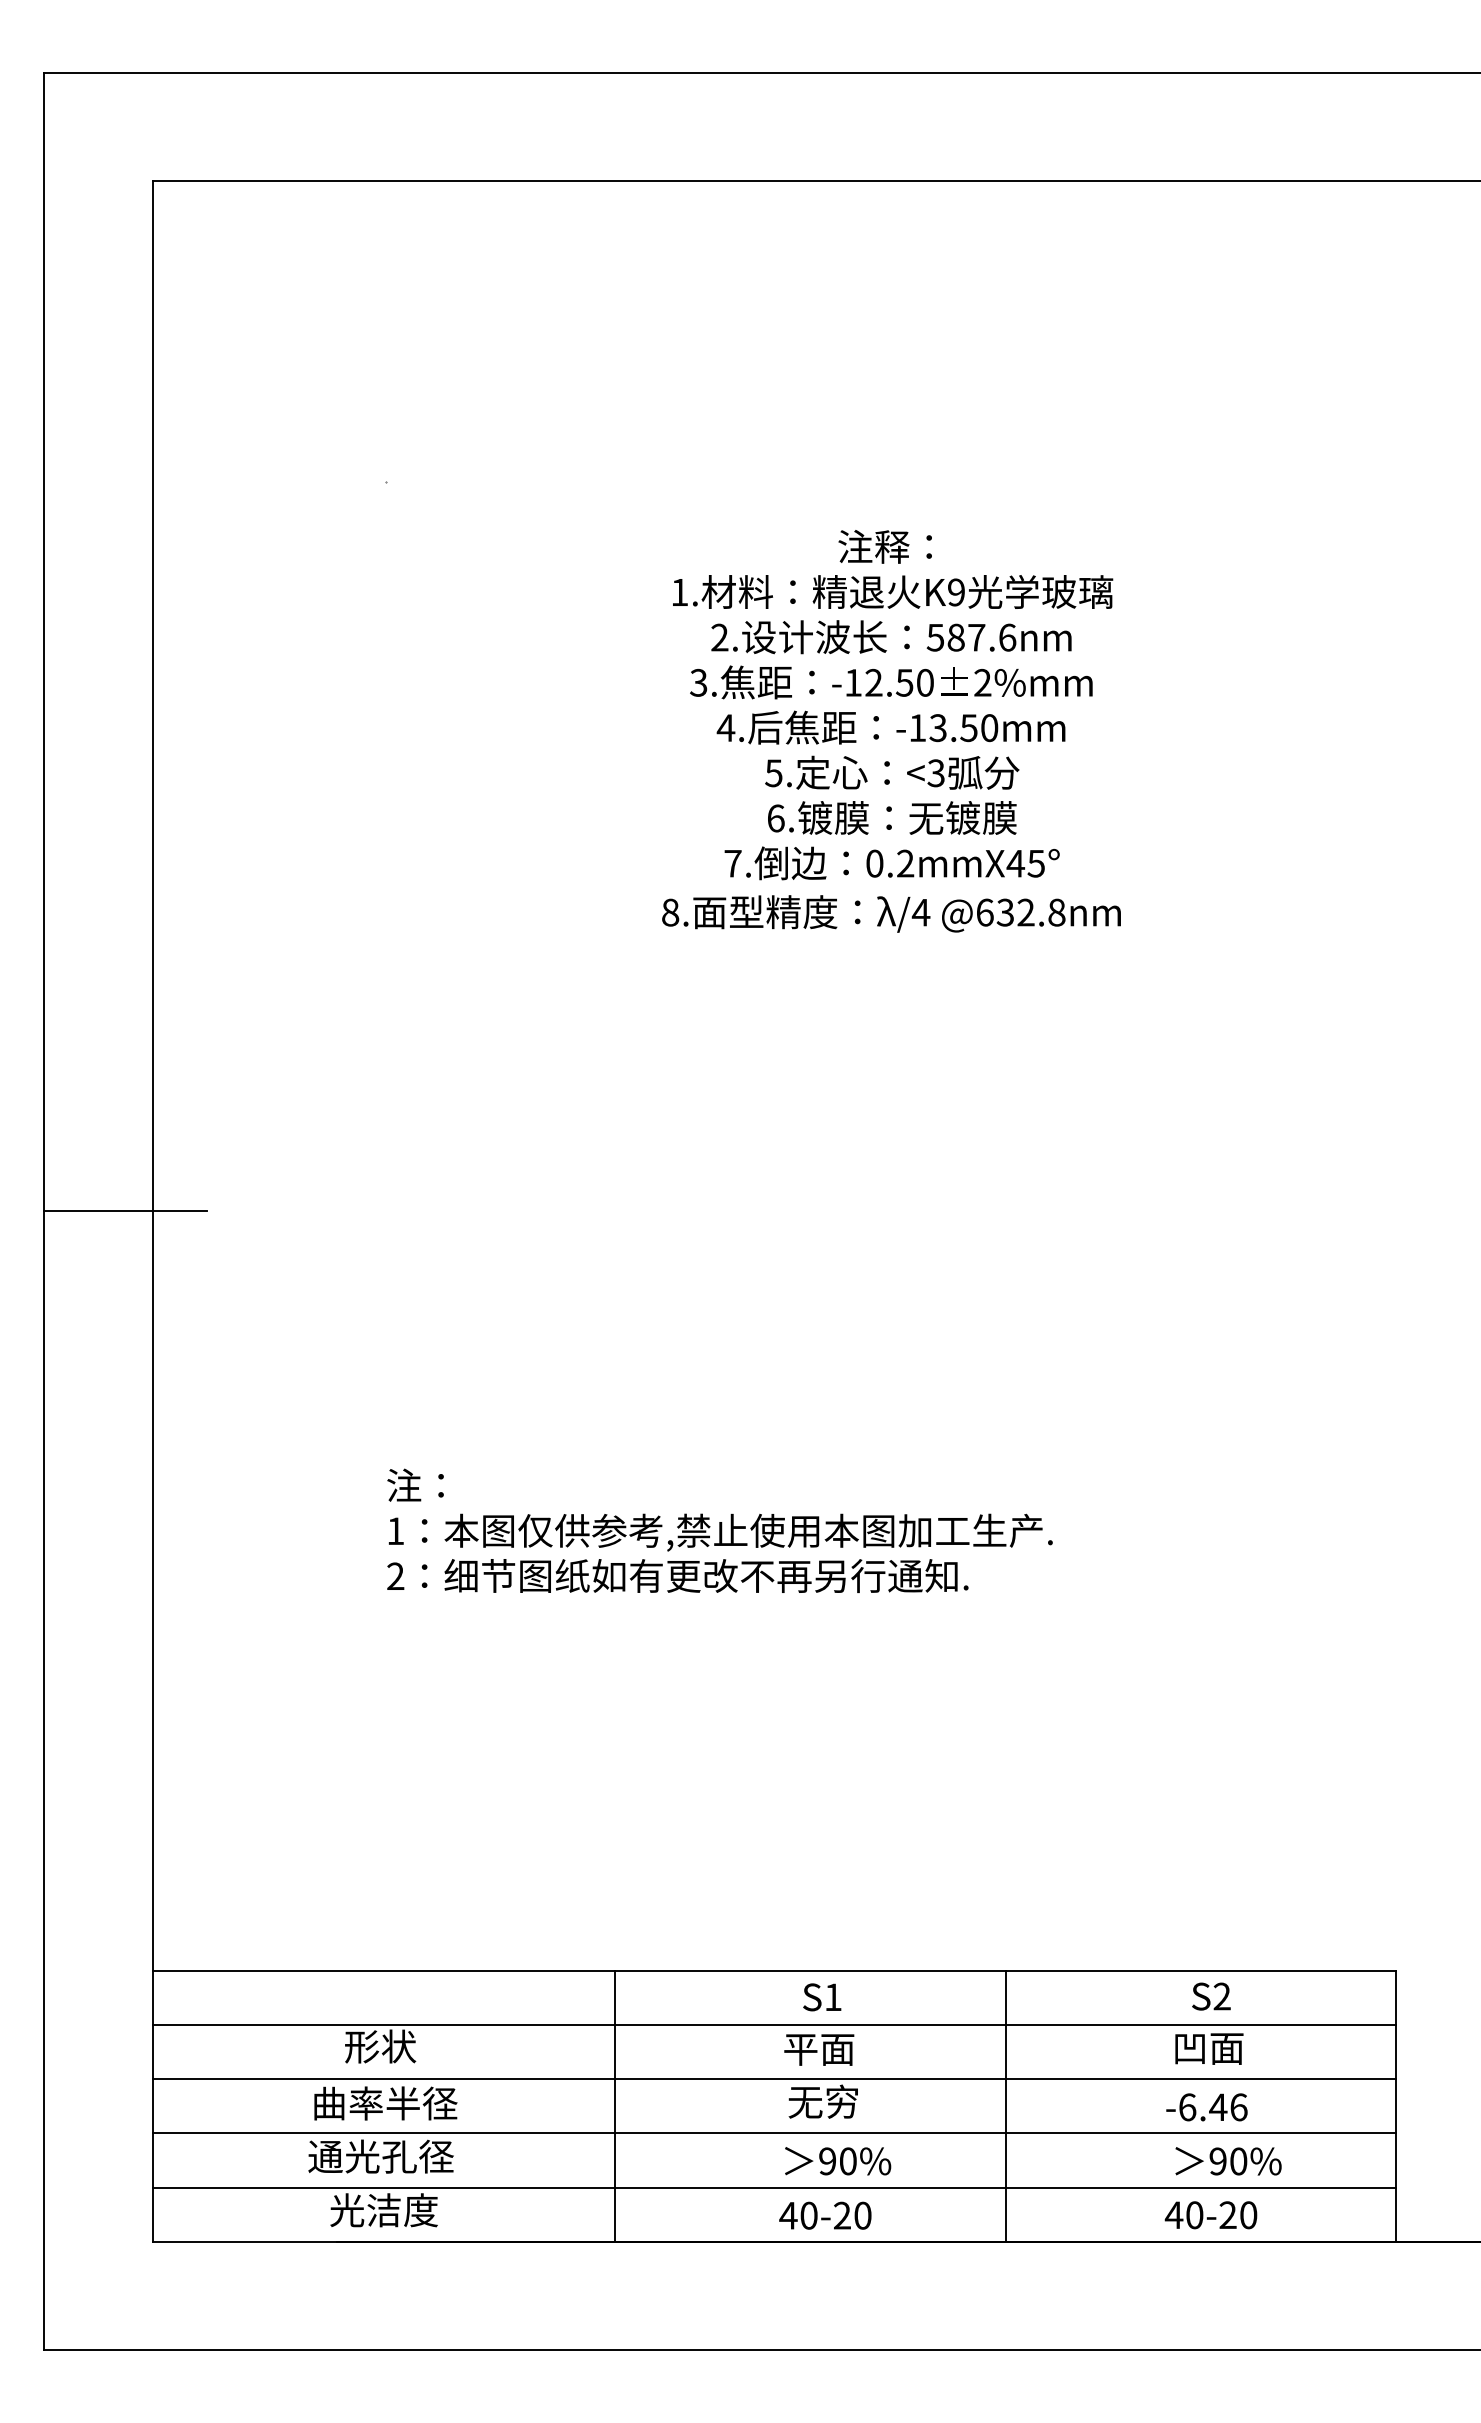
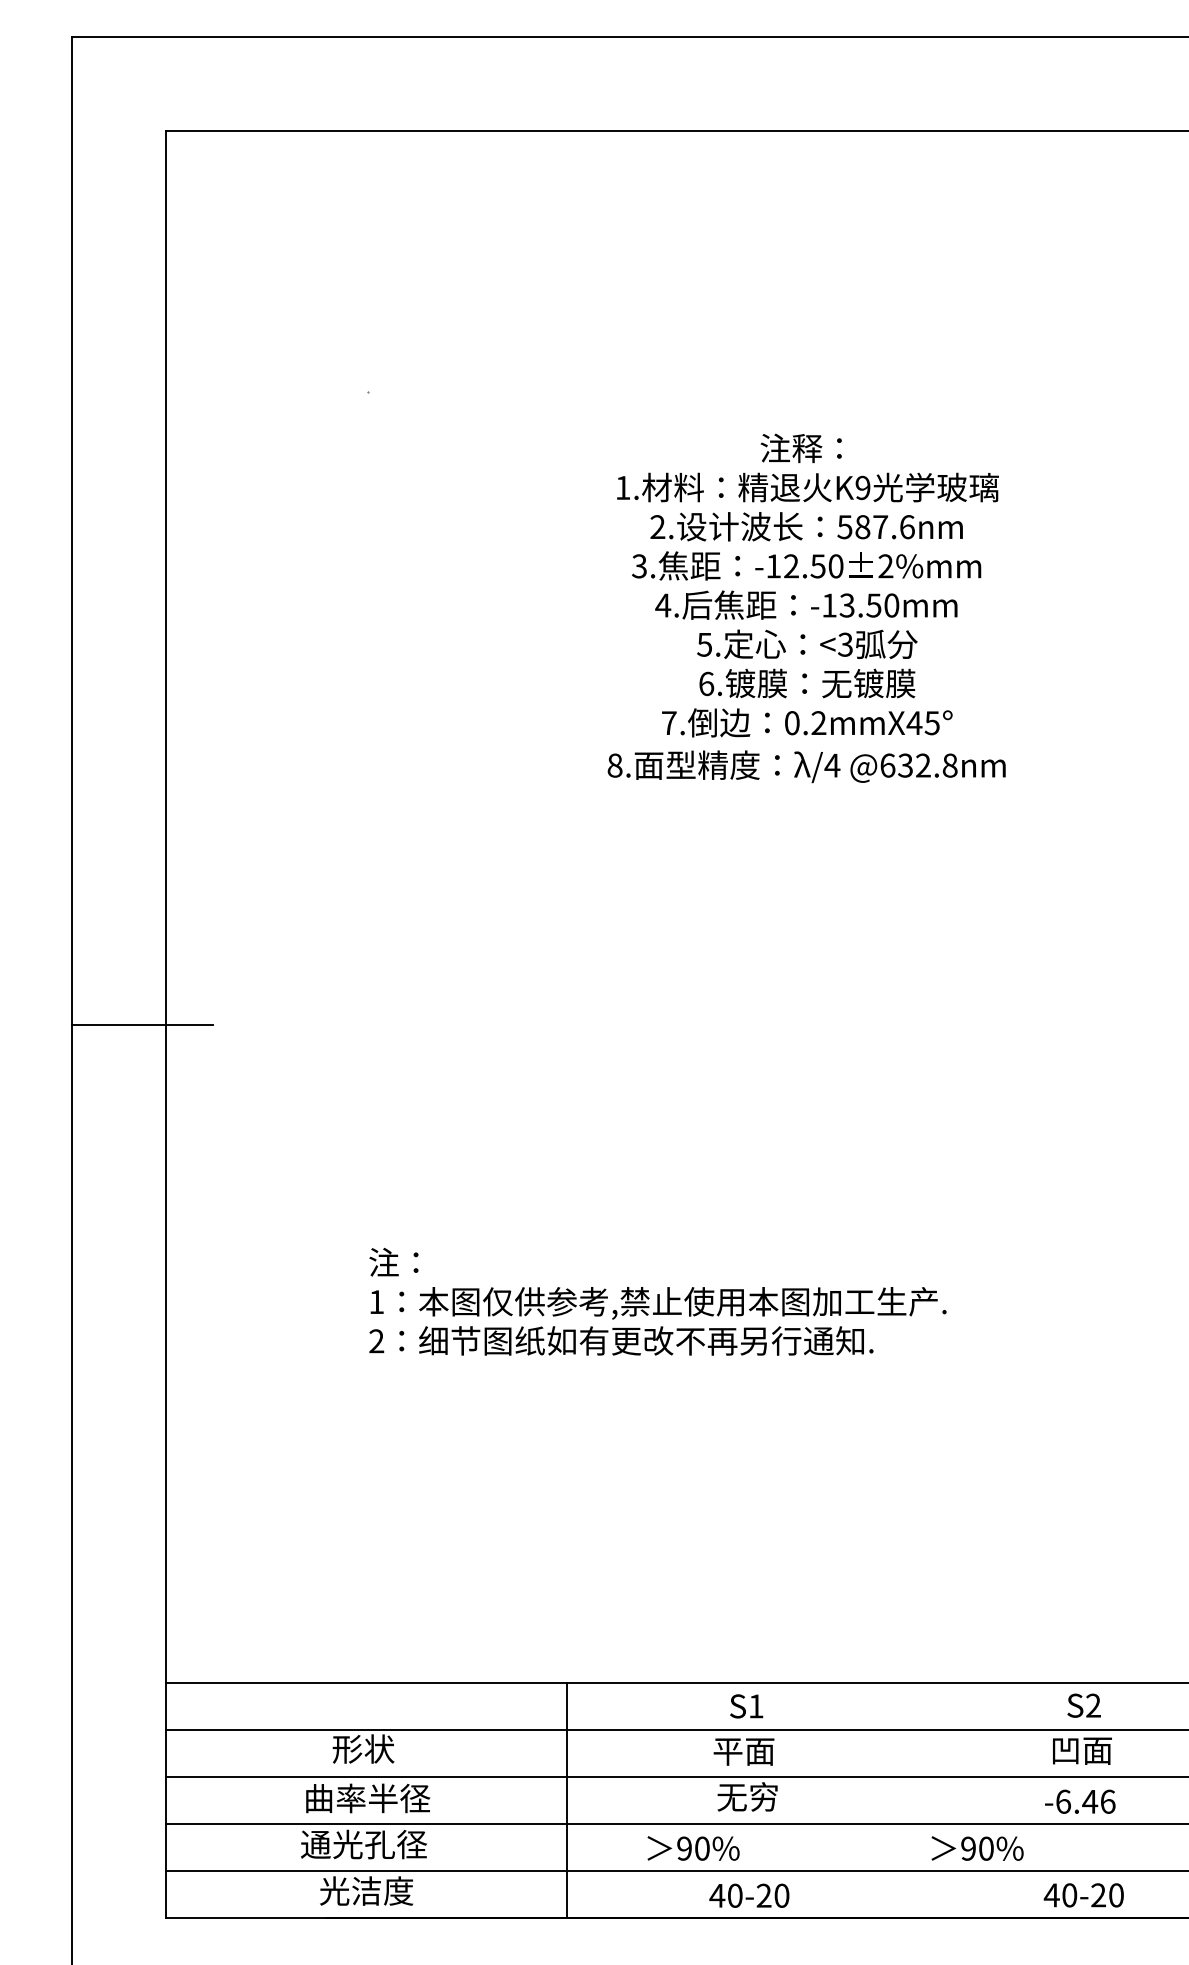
line: (1005, 2105) -> (905, 1800), removed
text: (838, 2161) -> (693, 1848), moved
text: (1228, 2161) -> (977, 1848), moved

